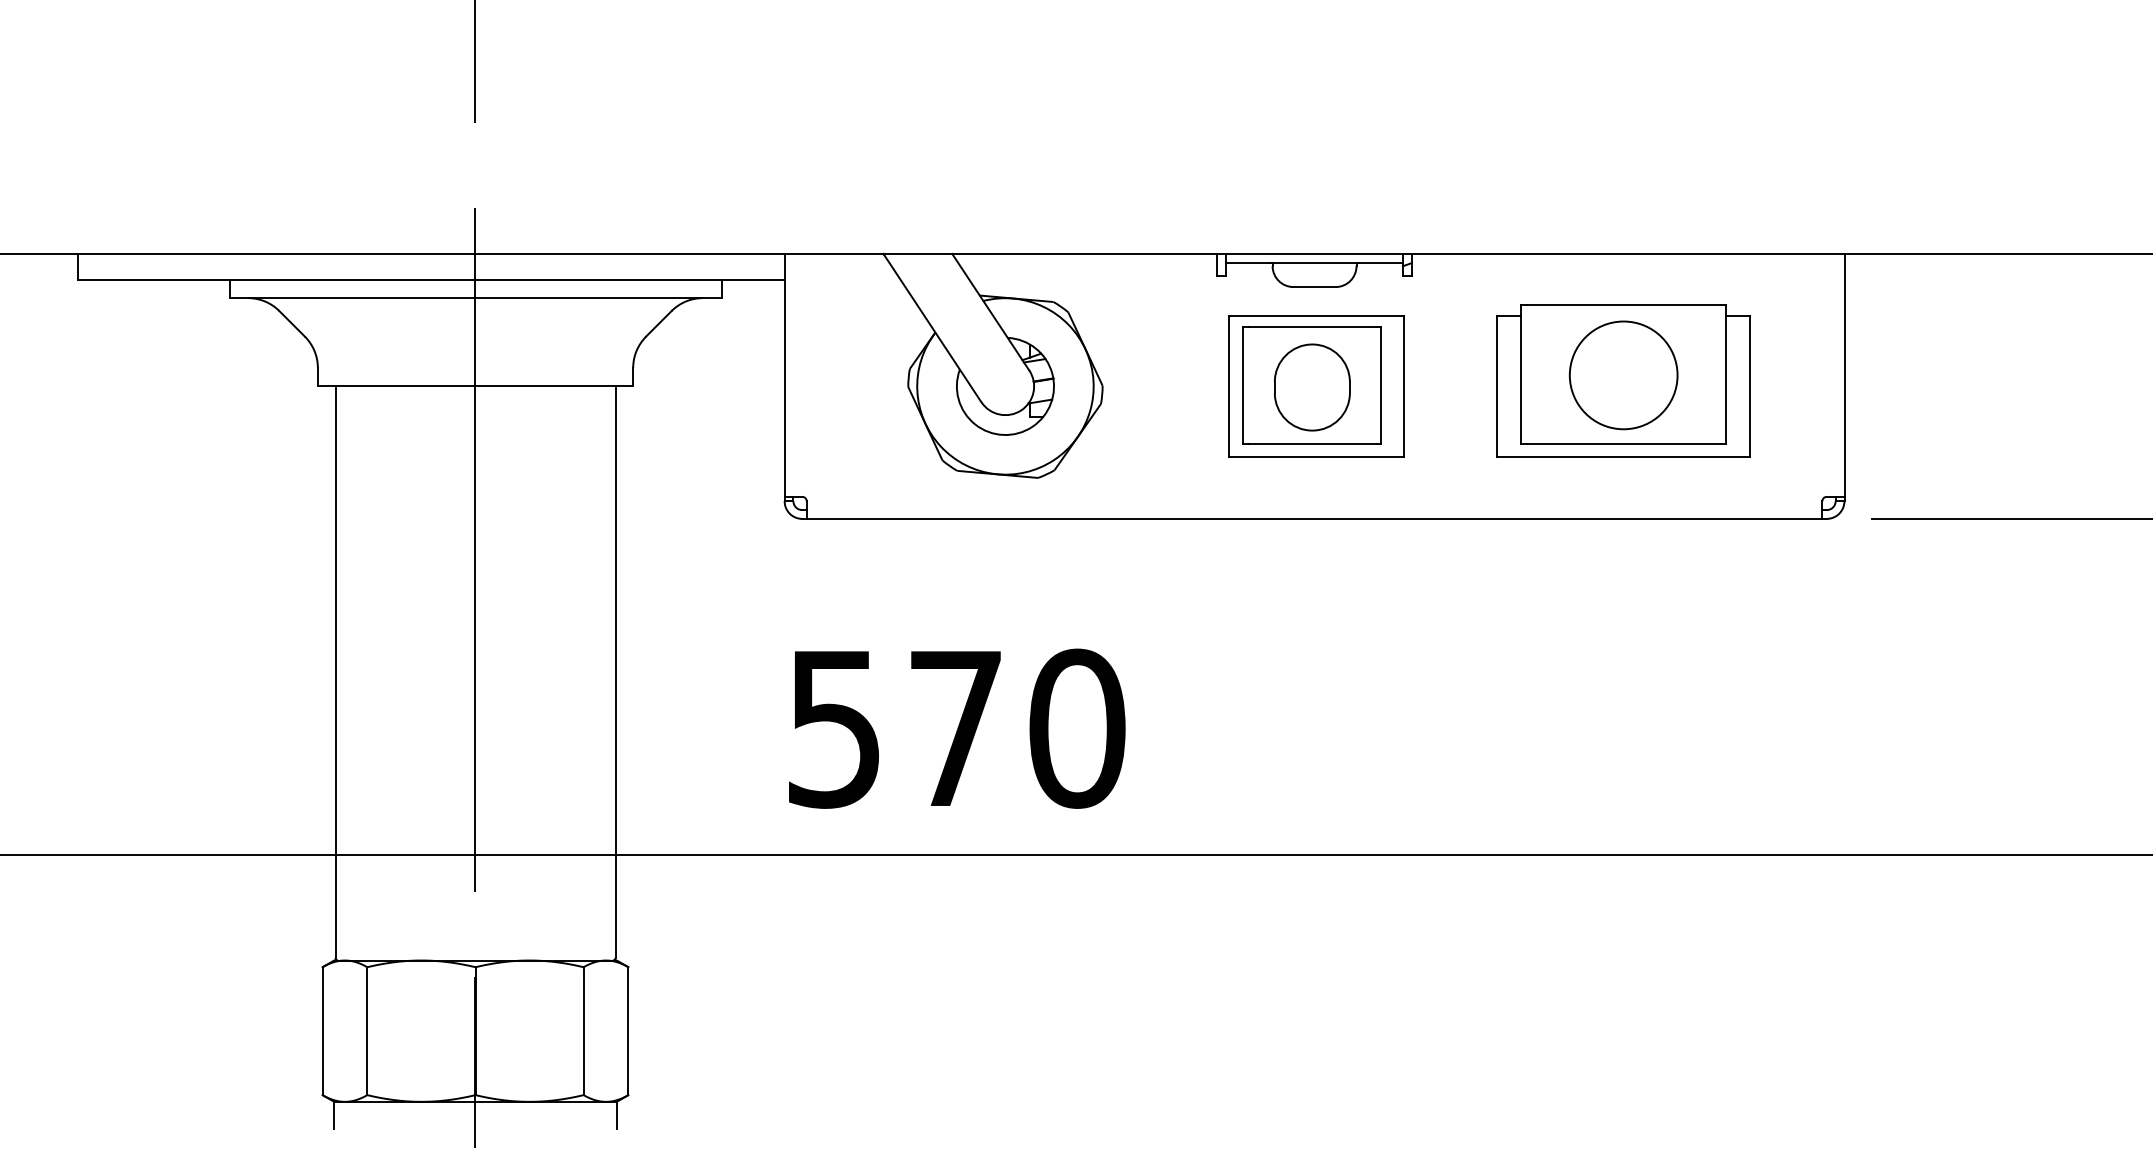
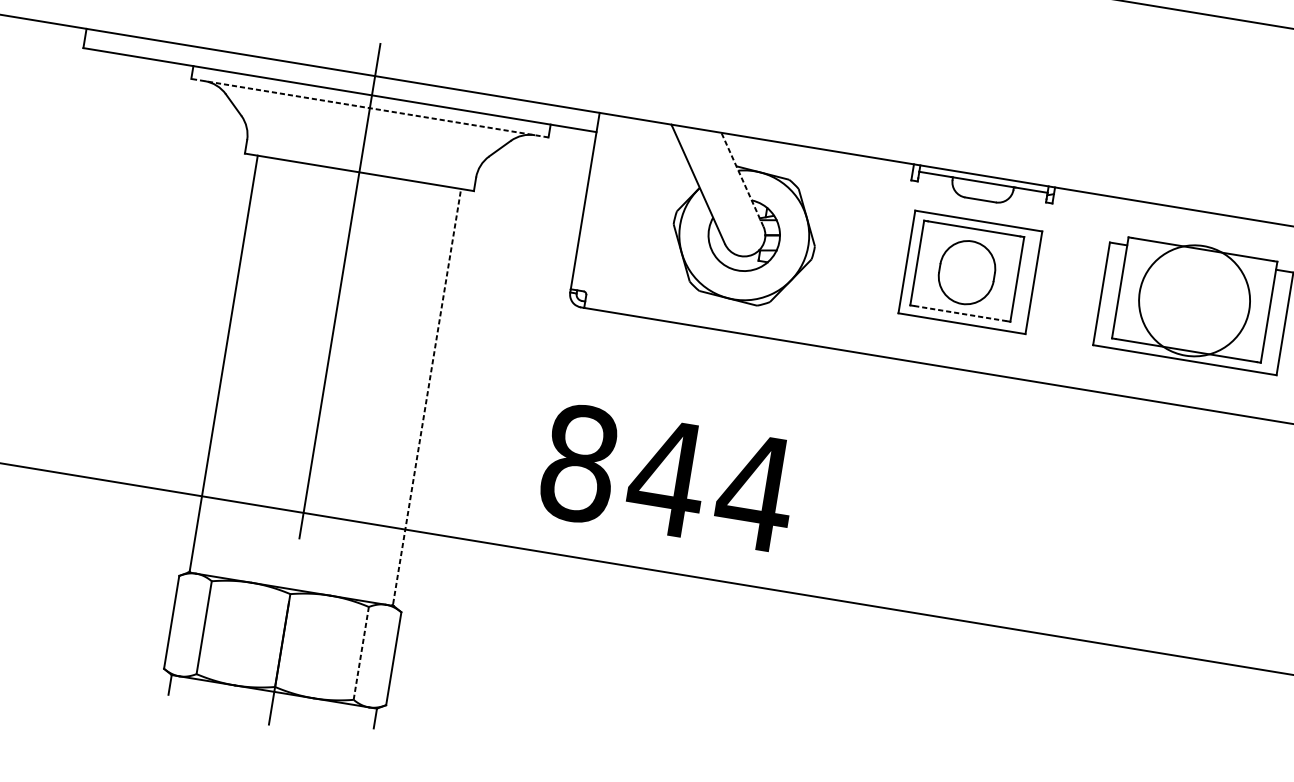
line: (475, 298) -> (369, 108), solid -> dashed
line: (990, 312) -> (742, 179), solid -> dashed
circle: (1623, 375) -> (1194, 300), size x1.4
line: (1312, 443) -> (960, 313), solid -> dashed
line: (615, 672) -> (427, 396), solid -> dashed
text: (957, 728) -> (668, 478), 570 -> 844
line: (583, 1031) -> (361, 653), solid -> dashed

